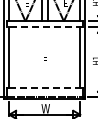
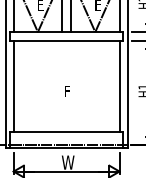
line: (44, 27) -> (66, 41), dashed -> solid
line: (45, 88) -> (67, 132), dashed -> solid

